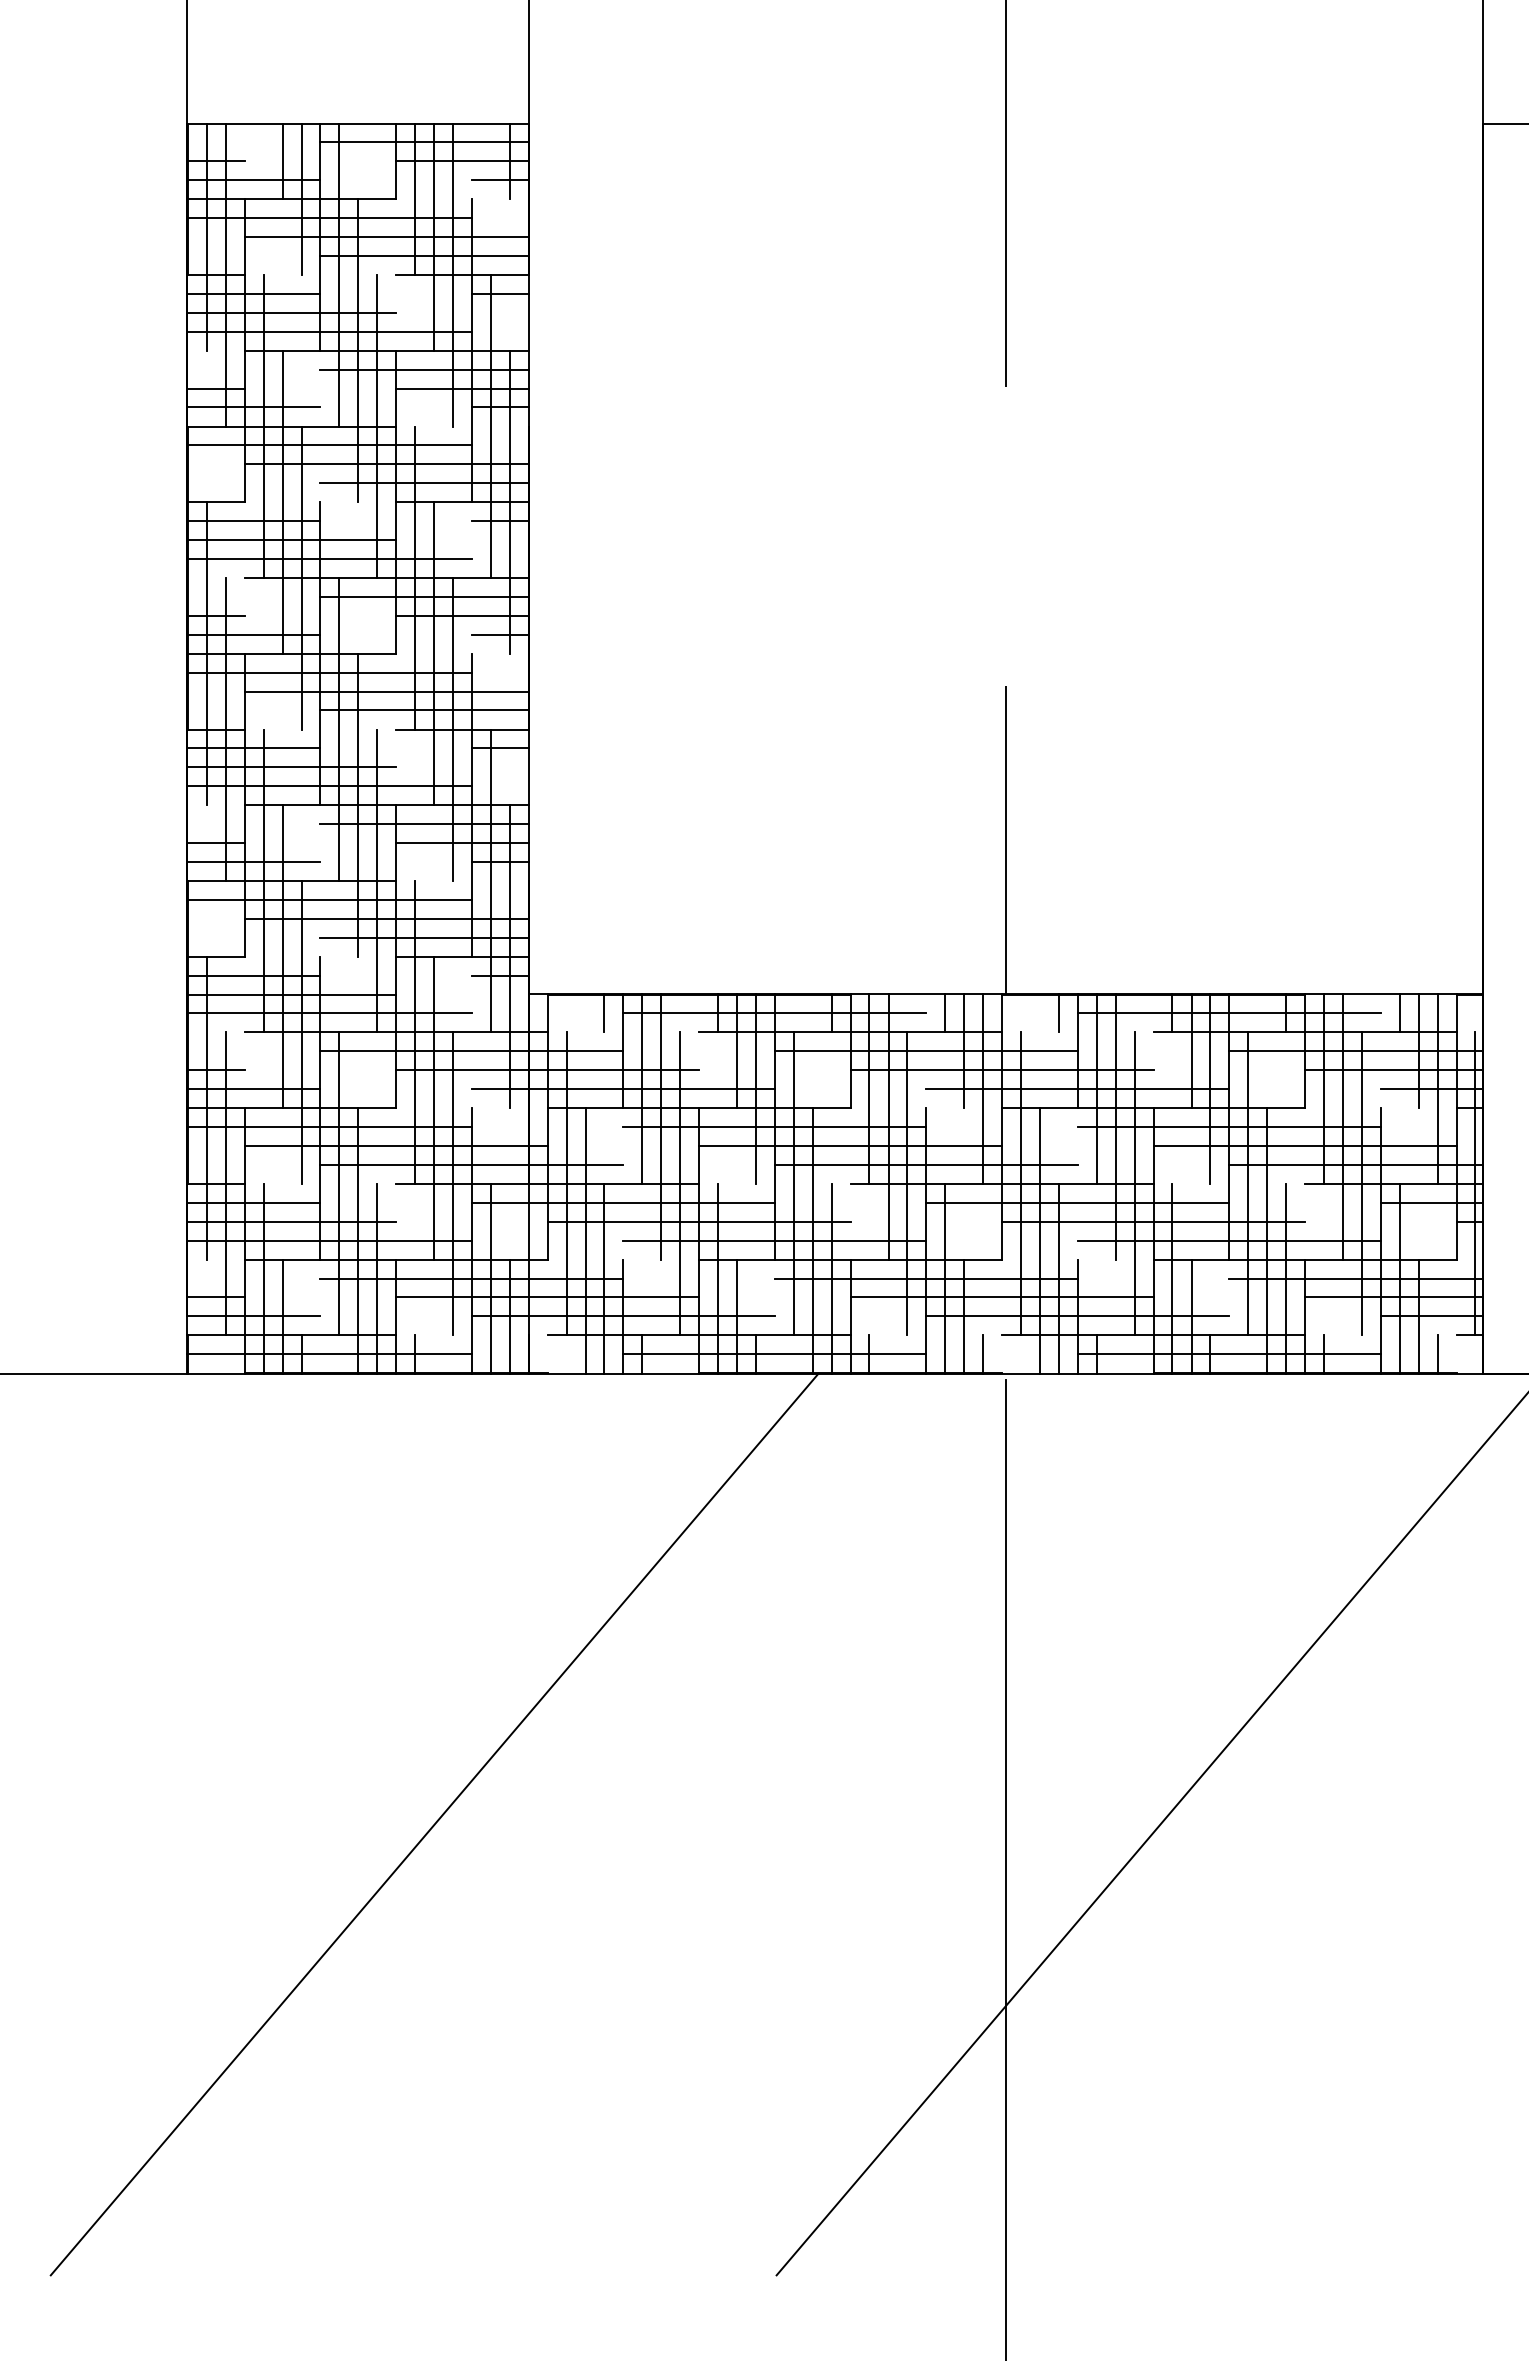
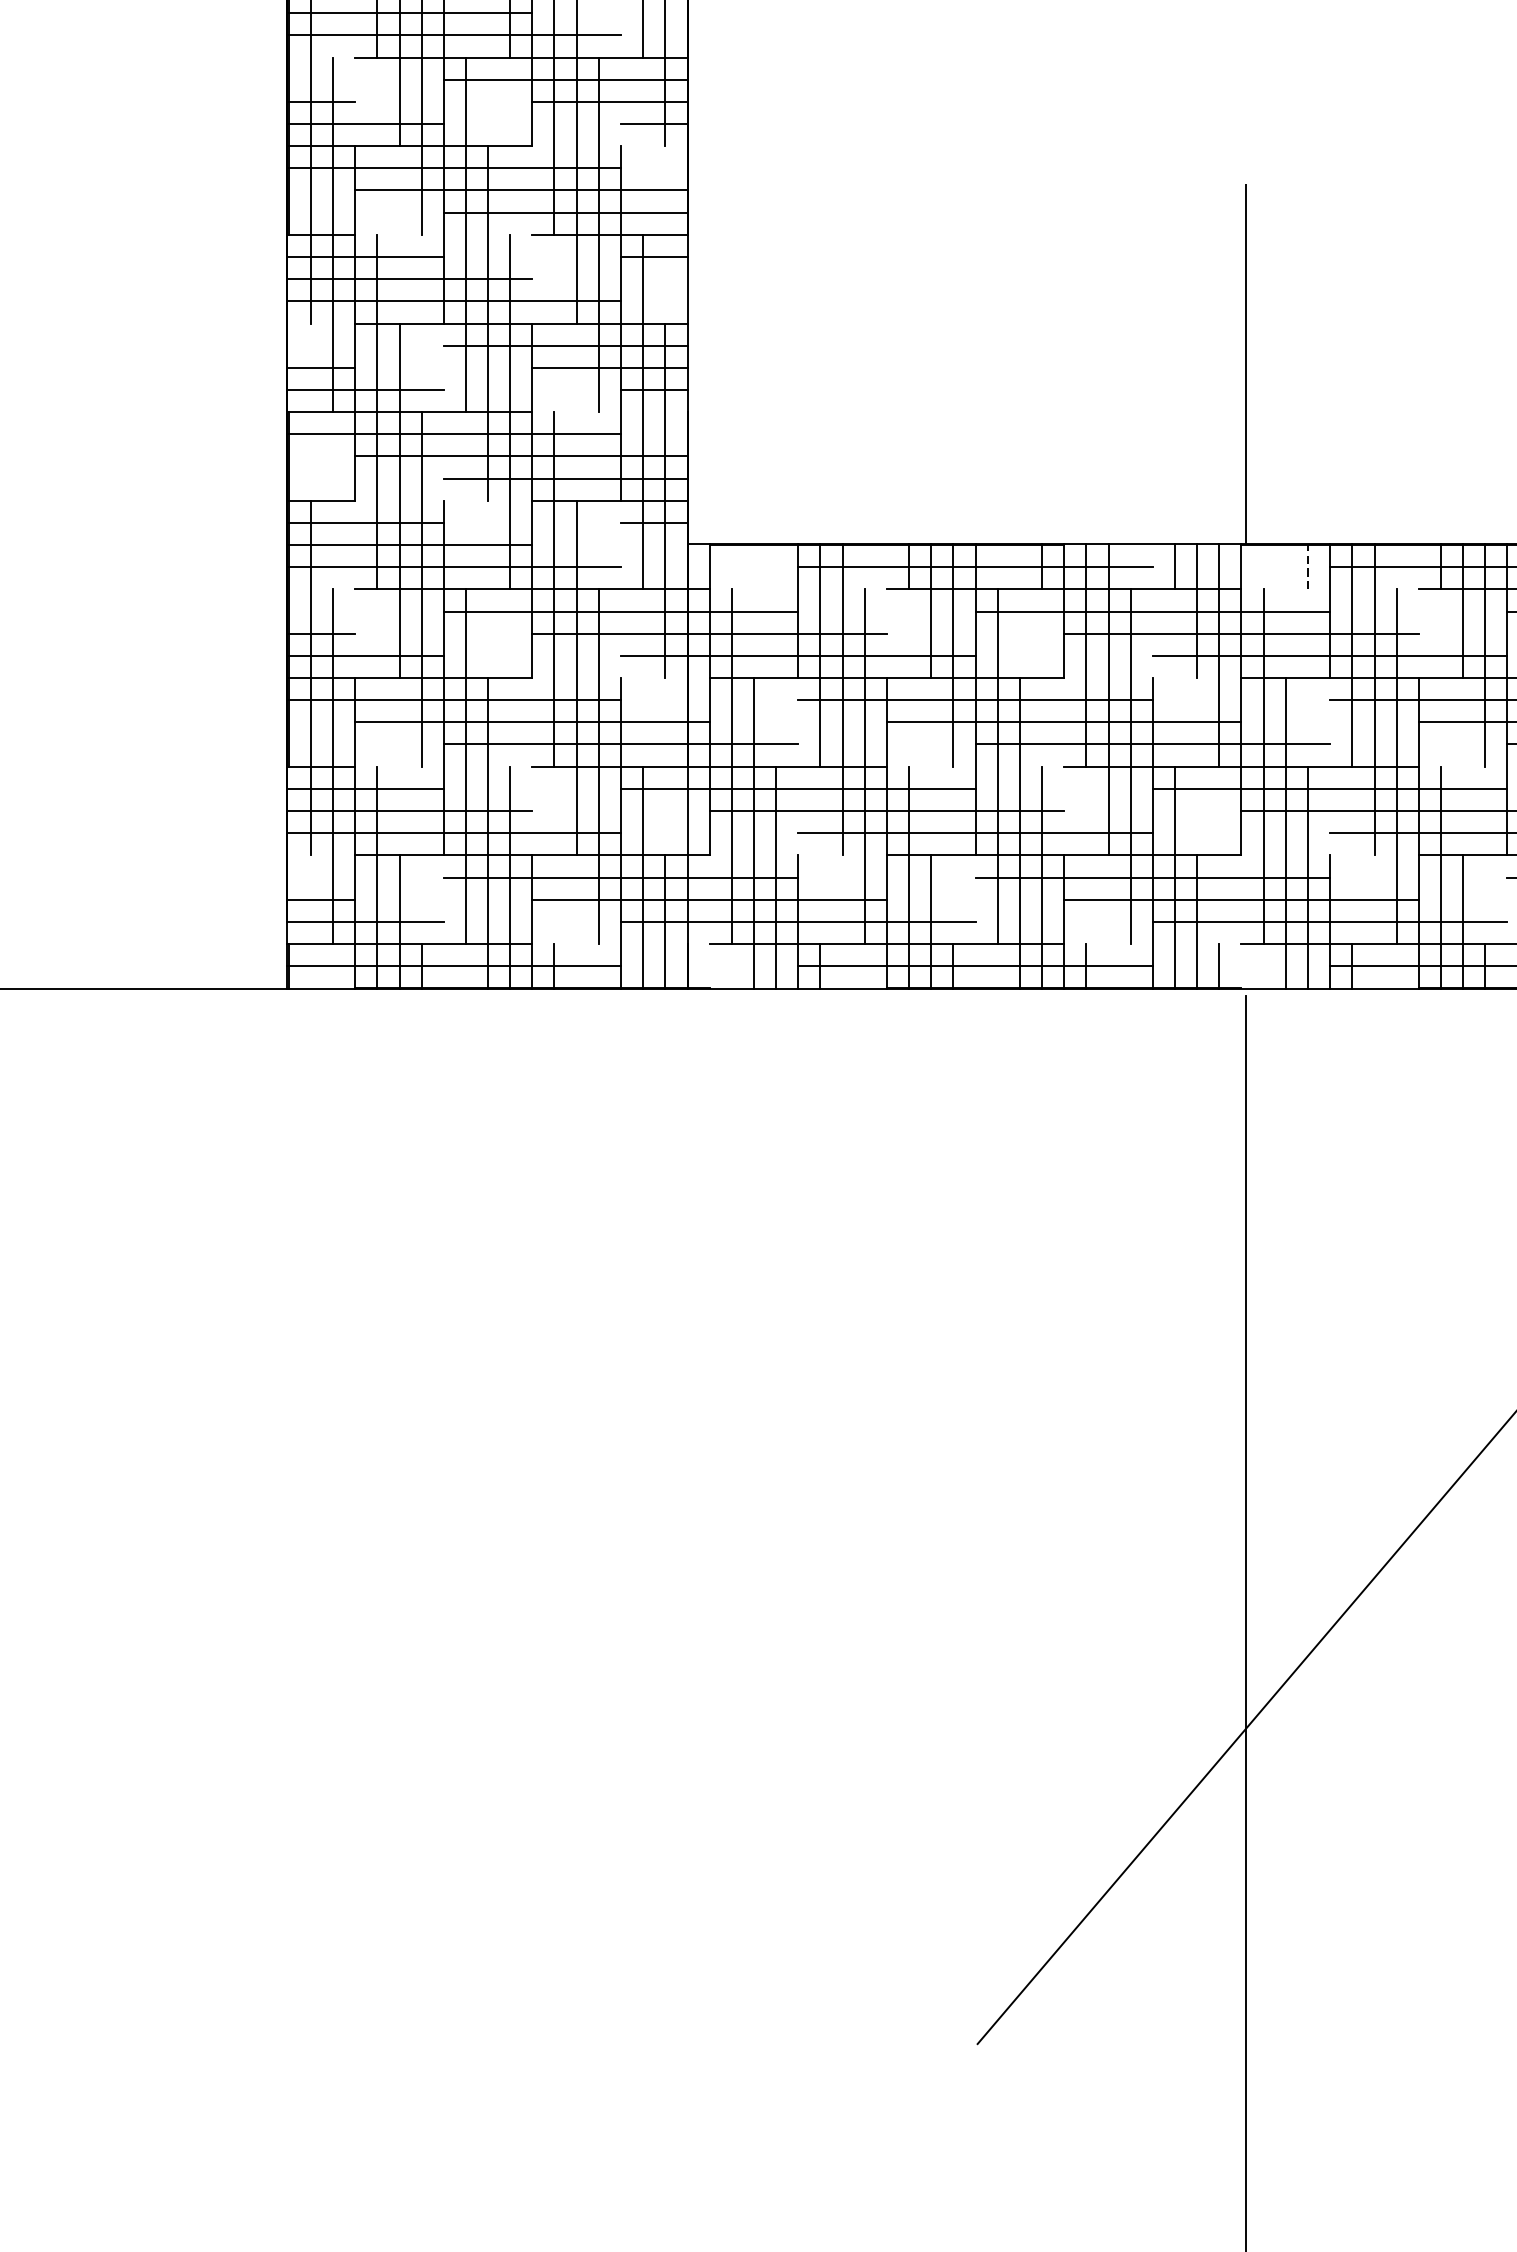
line: (604, 1012) -> (776, 566), removed
line: (1058, 1012) -> (1307, 566), solid -> dashed
line: (434, 1824) -> (577, 1516), removed

